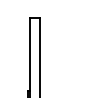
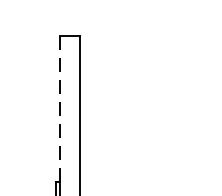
line: (29, 54) -> (58, 109), solid -> dashed

